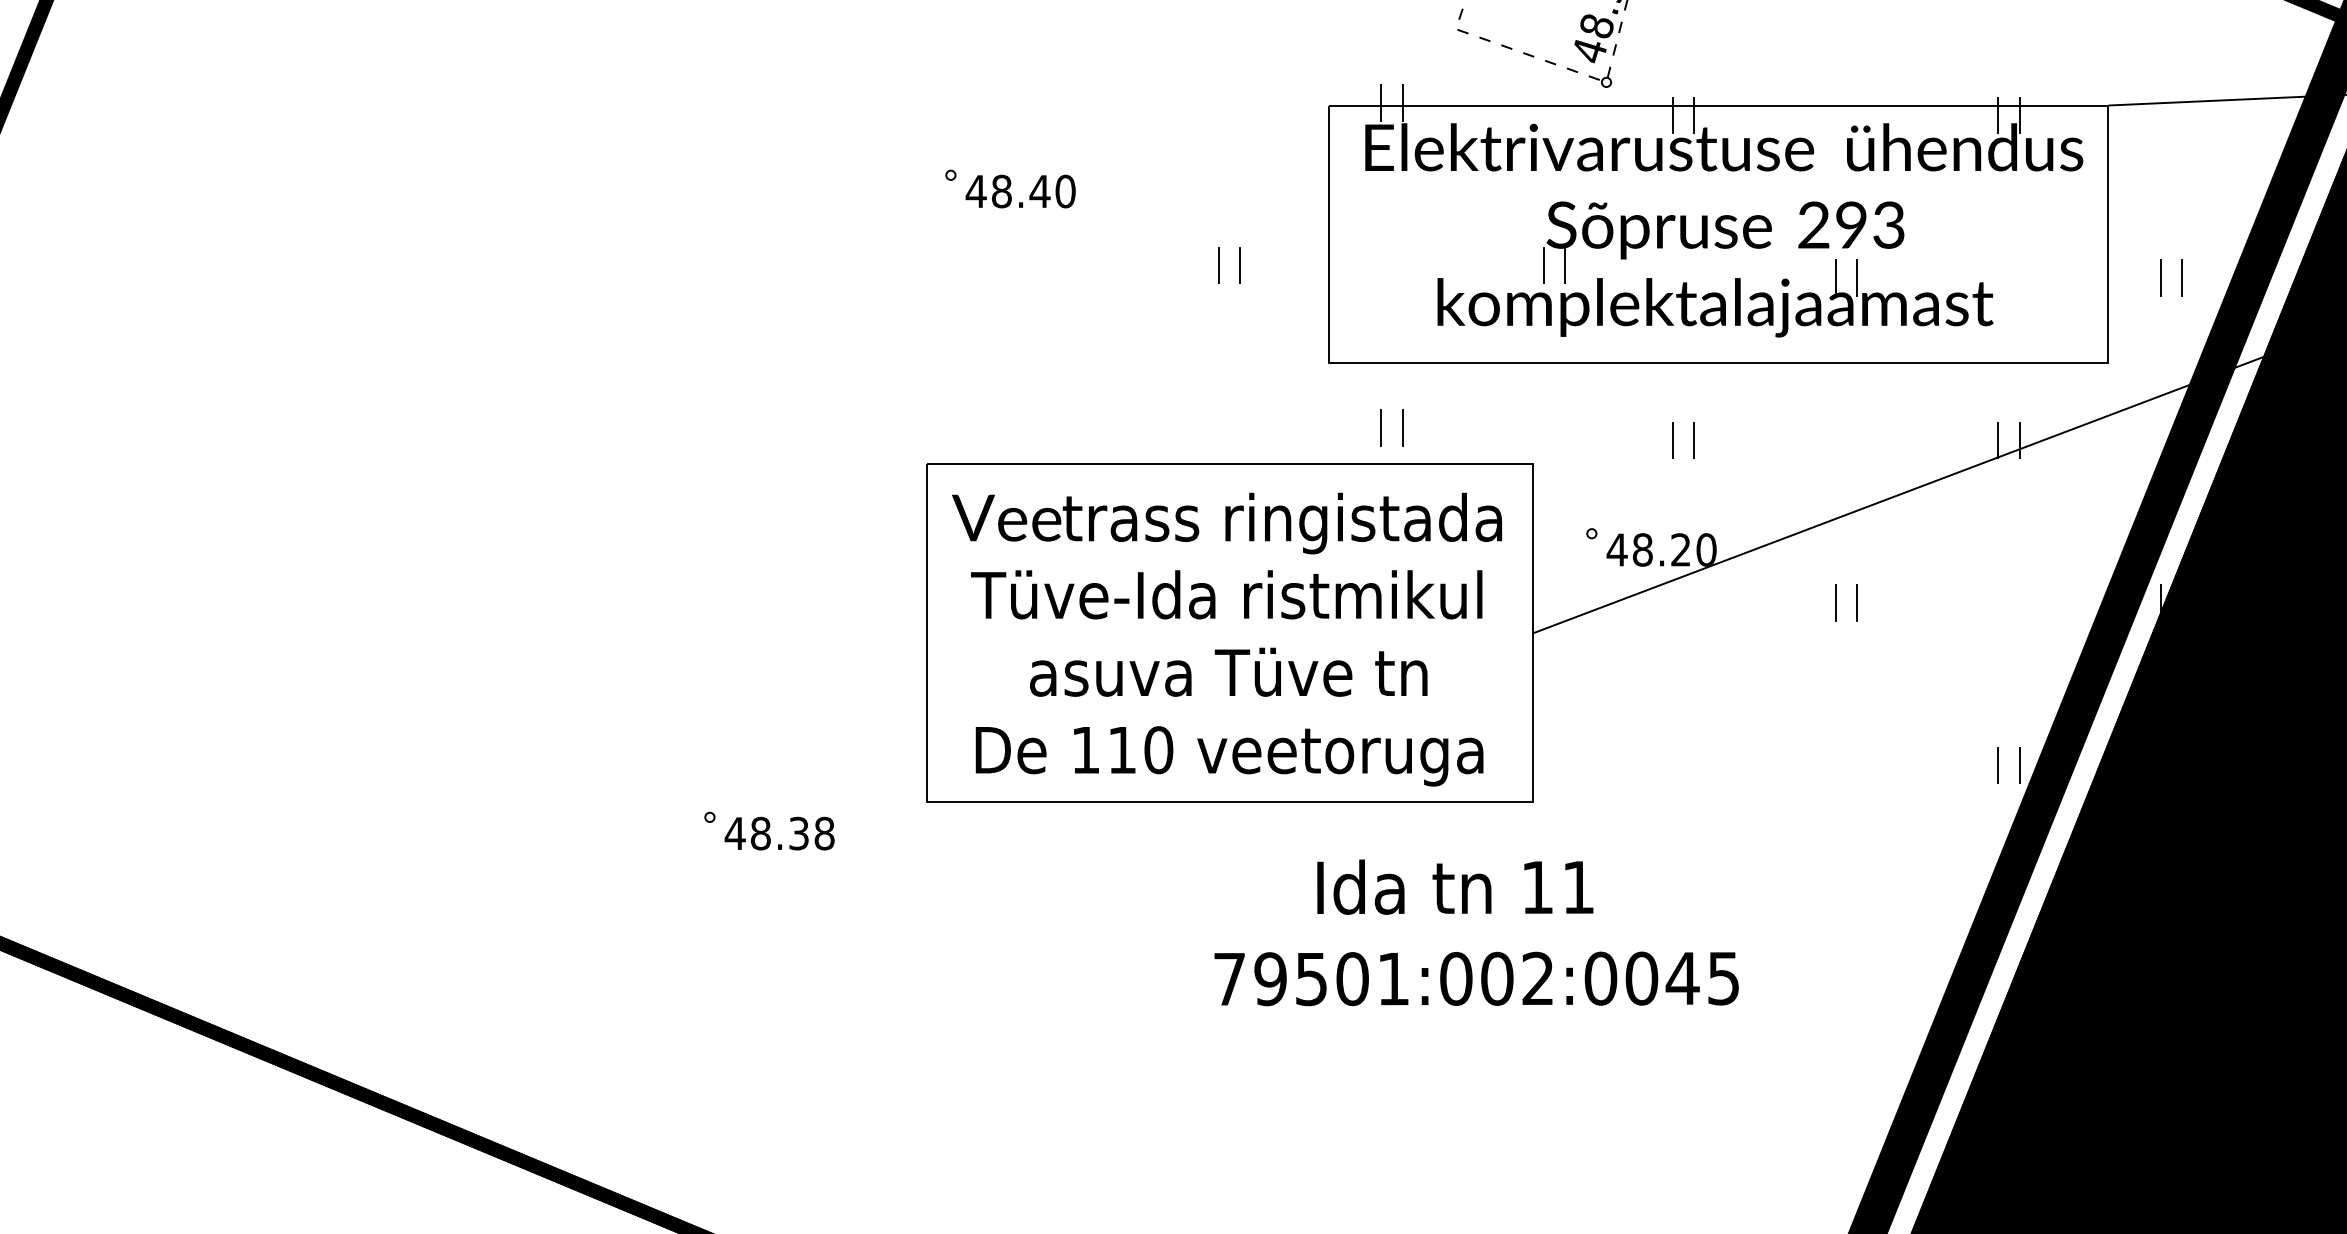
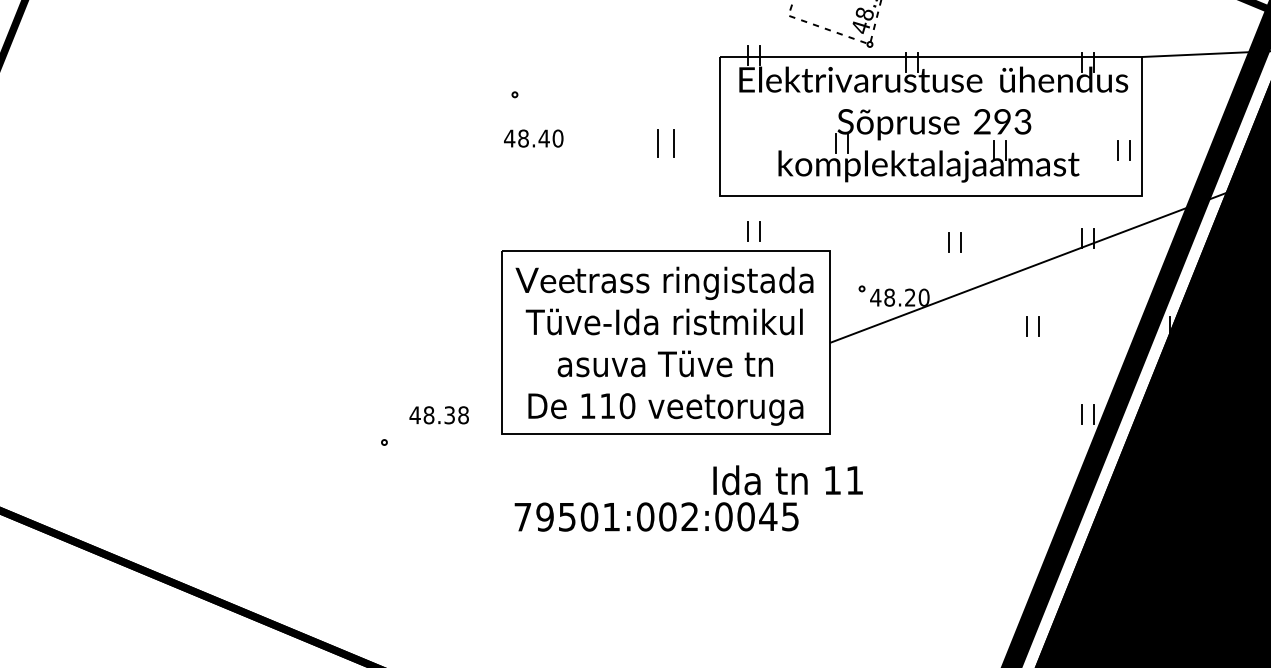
text: (1020, 191) -> (533, 138), moved
part: (1228, 265) -> (665, 143), size x1.4
part: (2170, 278) -> (1123, 150), moved
part: (1683, 440) -> (954, 242), moved
part: (1845, 603) -> (1032, 326), moved
text: (778, 833) -> (438, 415), moved
text: (1476, 978) -> (656, 516), moved

